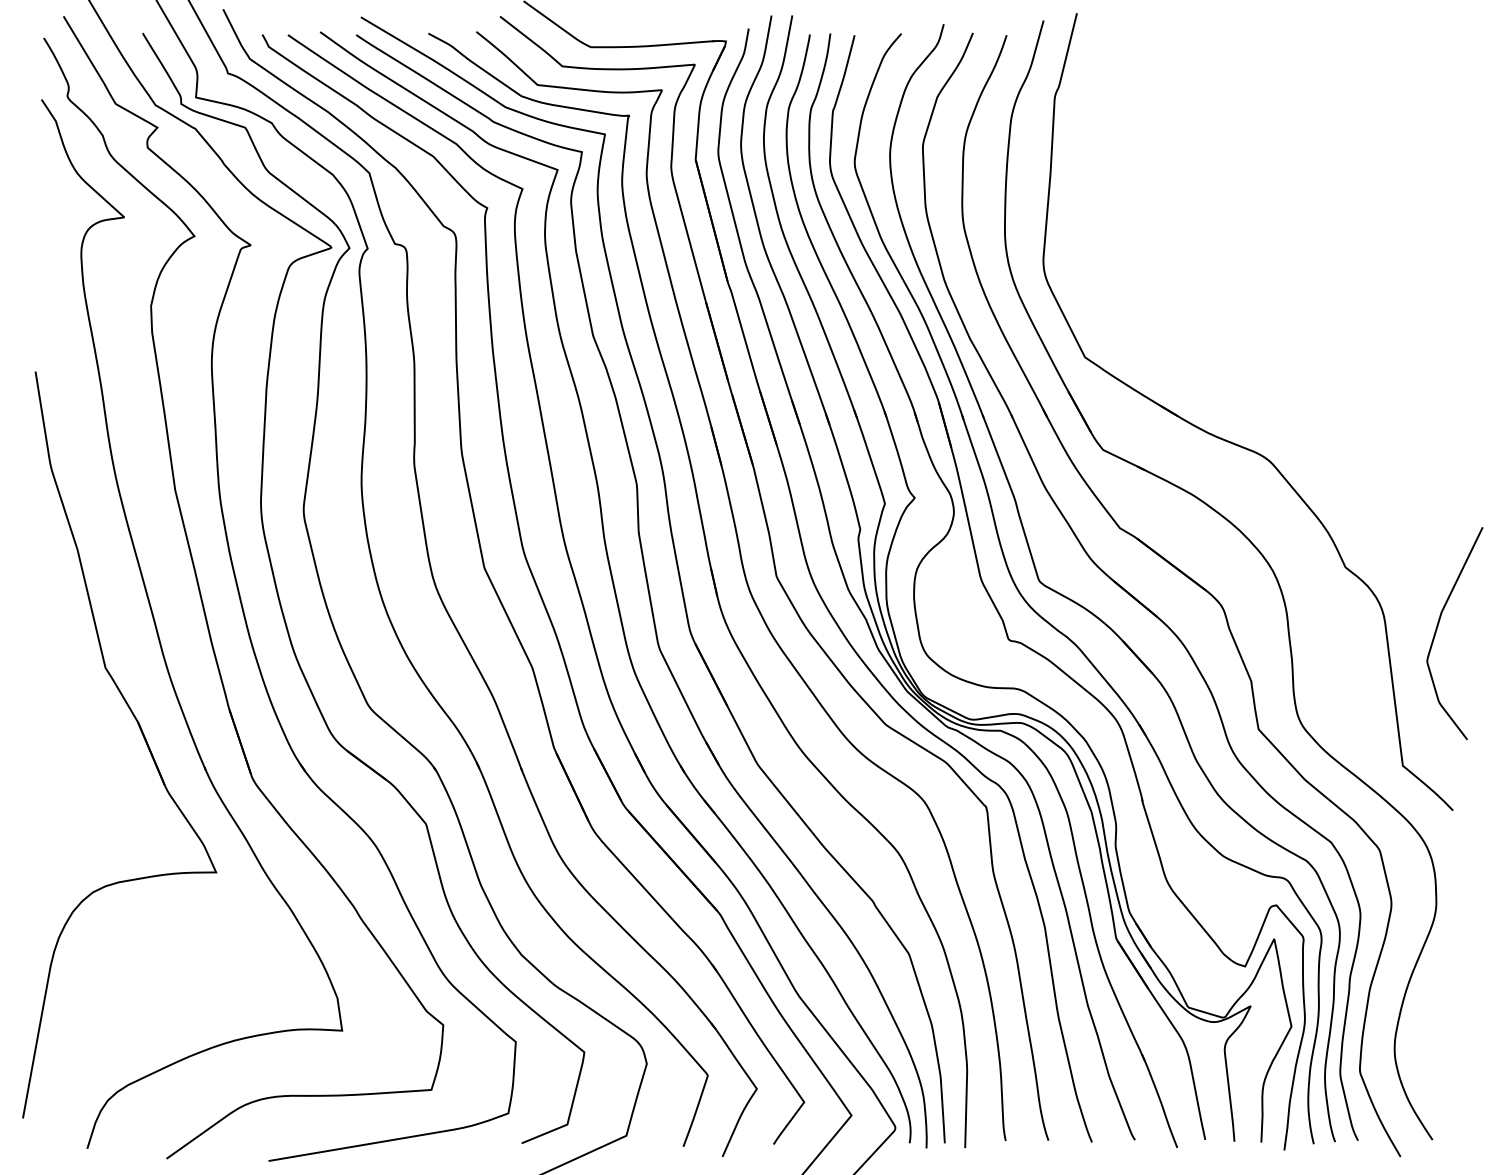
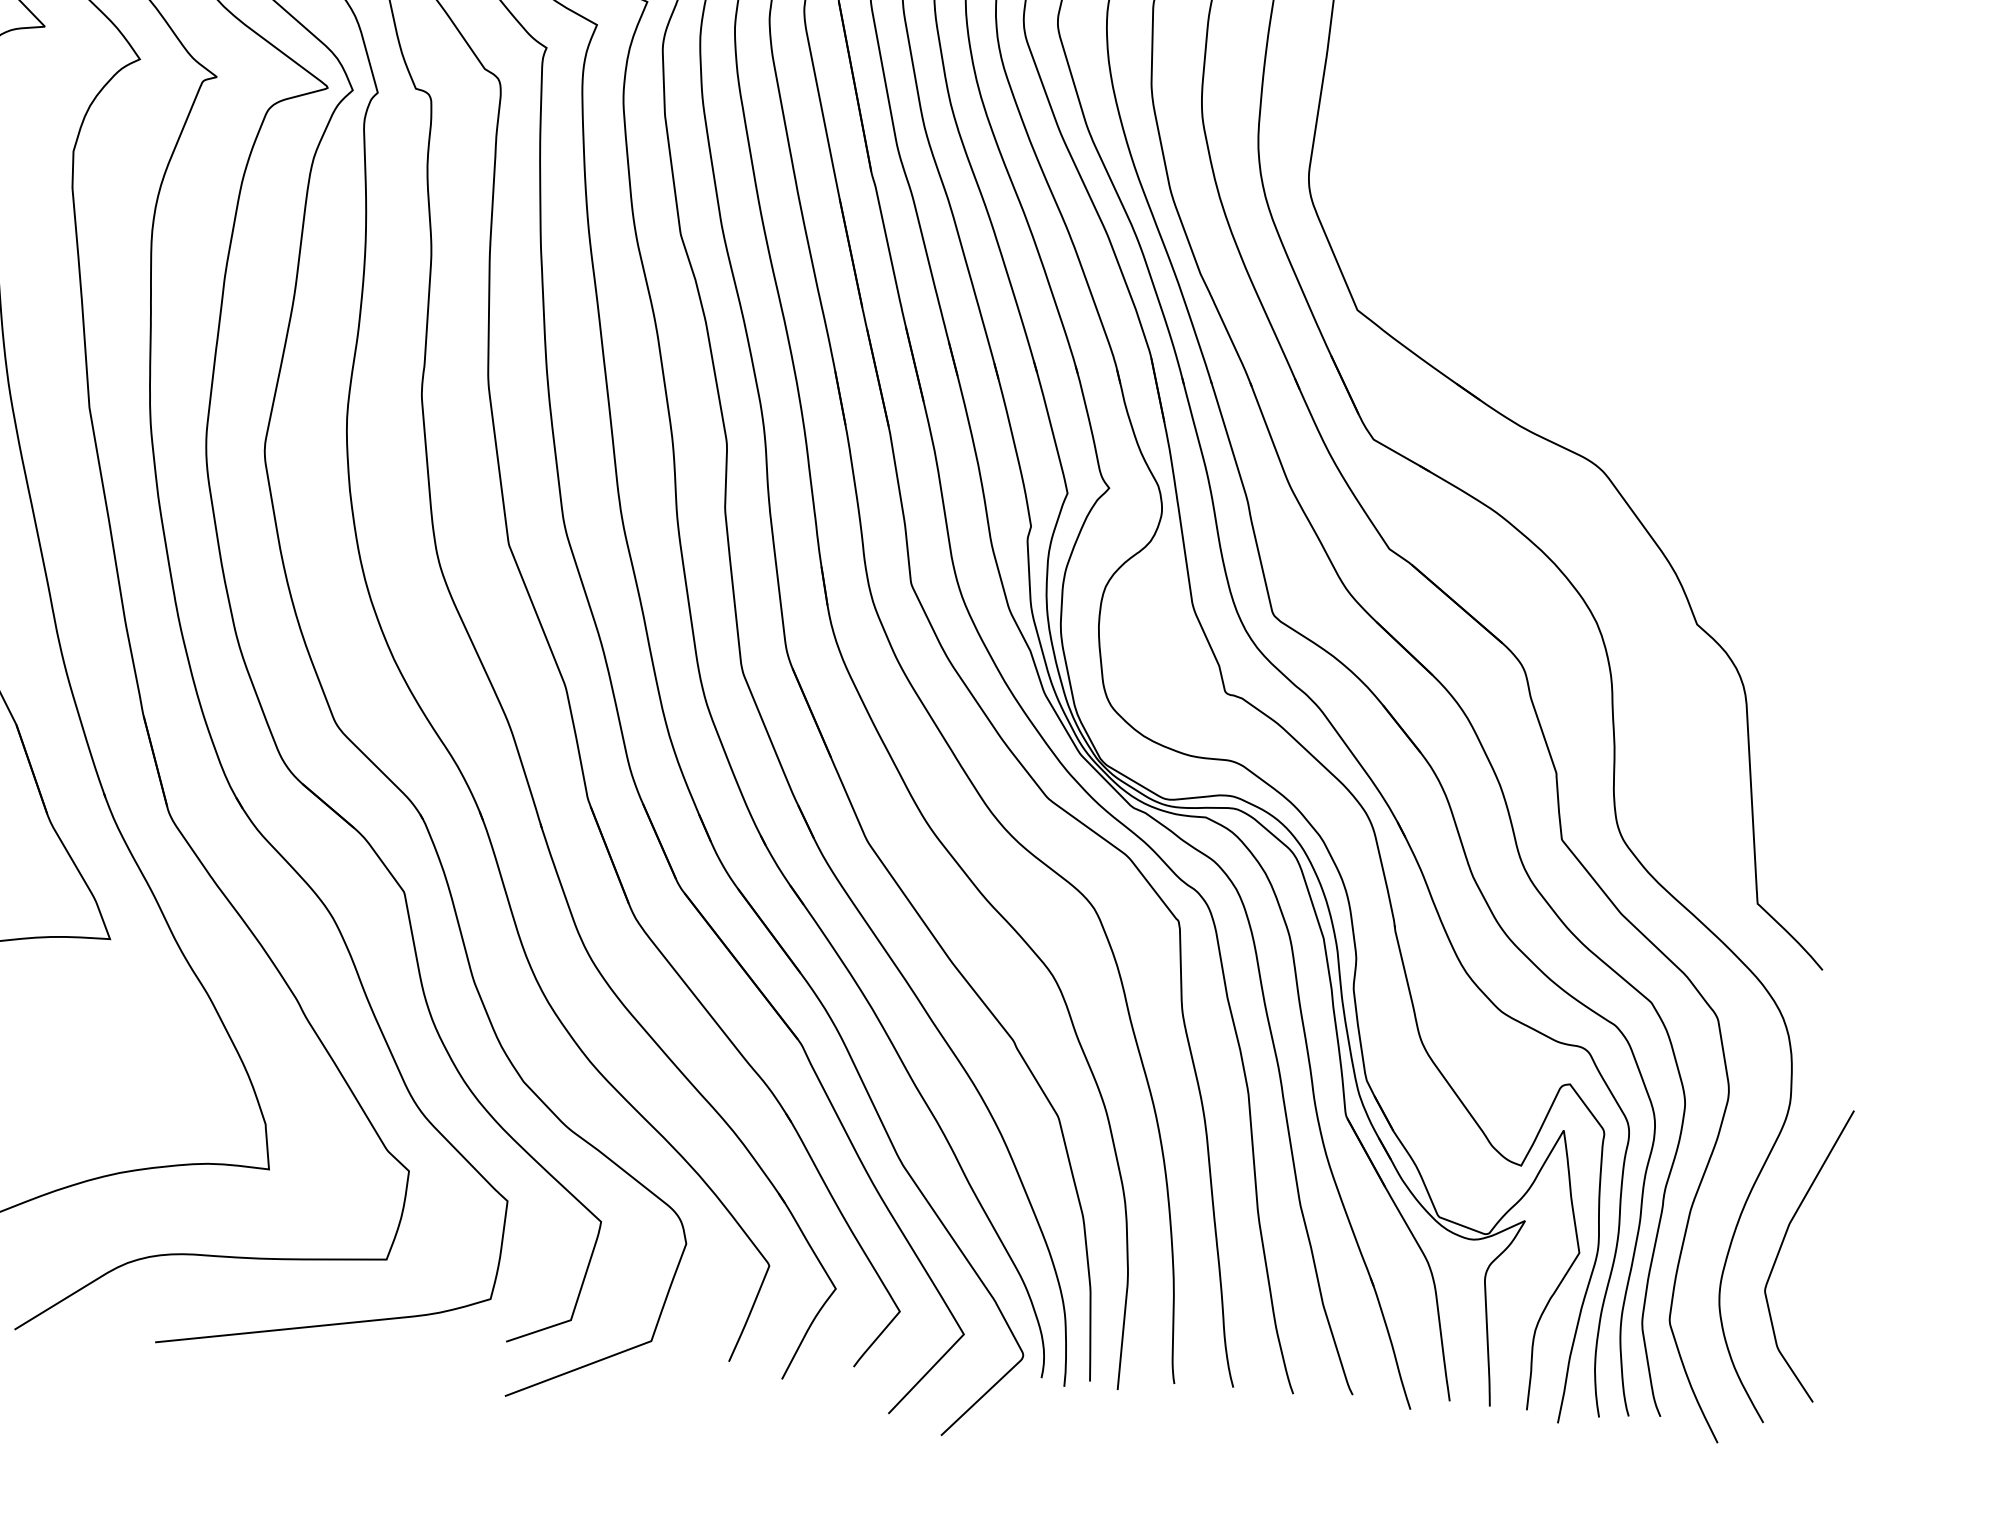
curve: (1438, 626) -> (1783, 1243), moved

